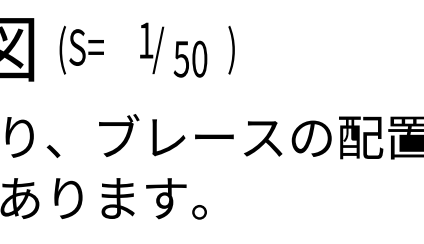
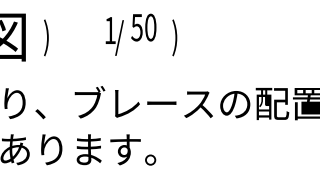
text: (81, 49) -> (61, 37), (S= -> )
text: (190, 59) -> (143, 27), moved

